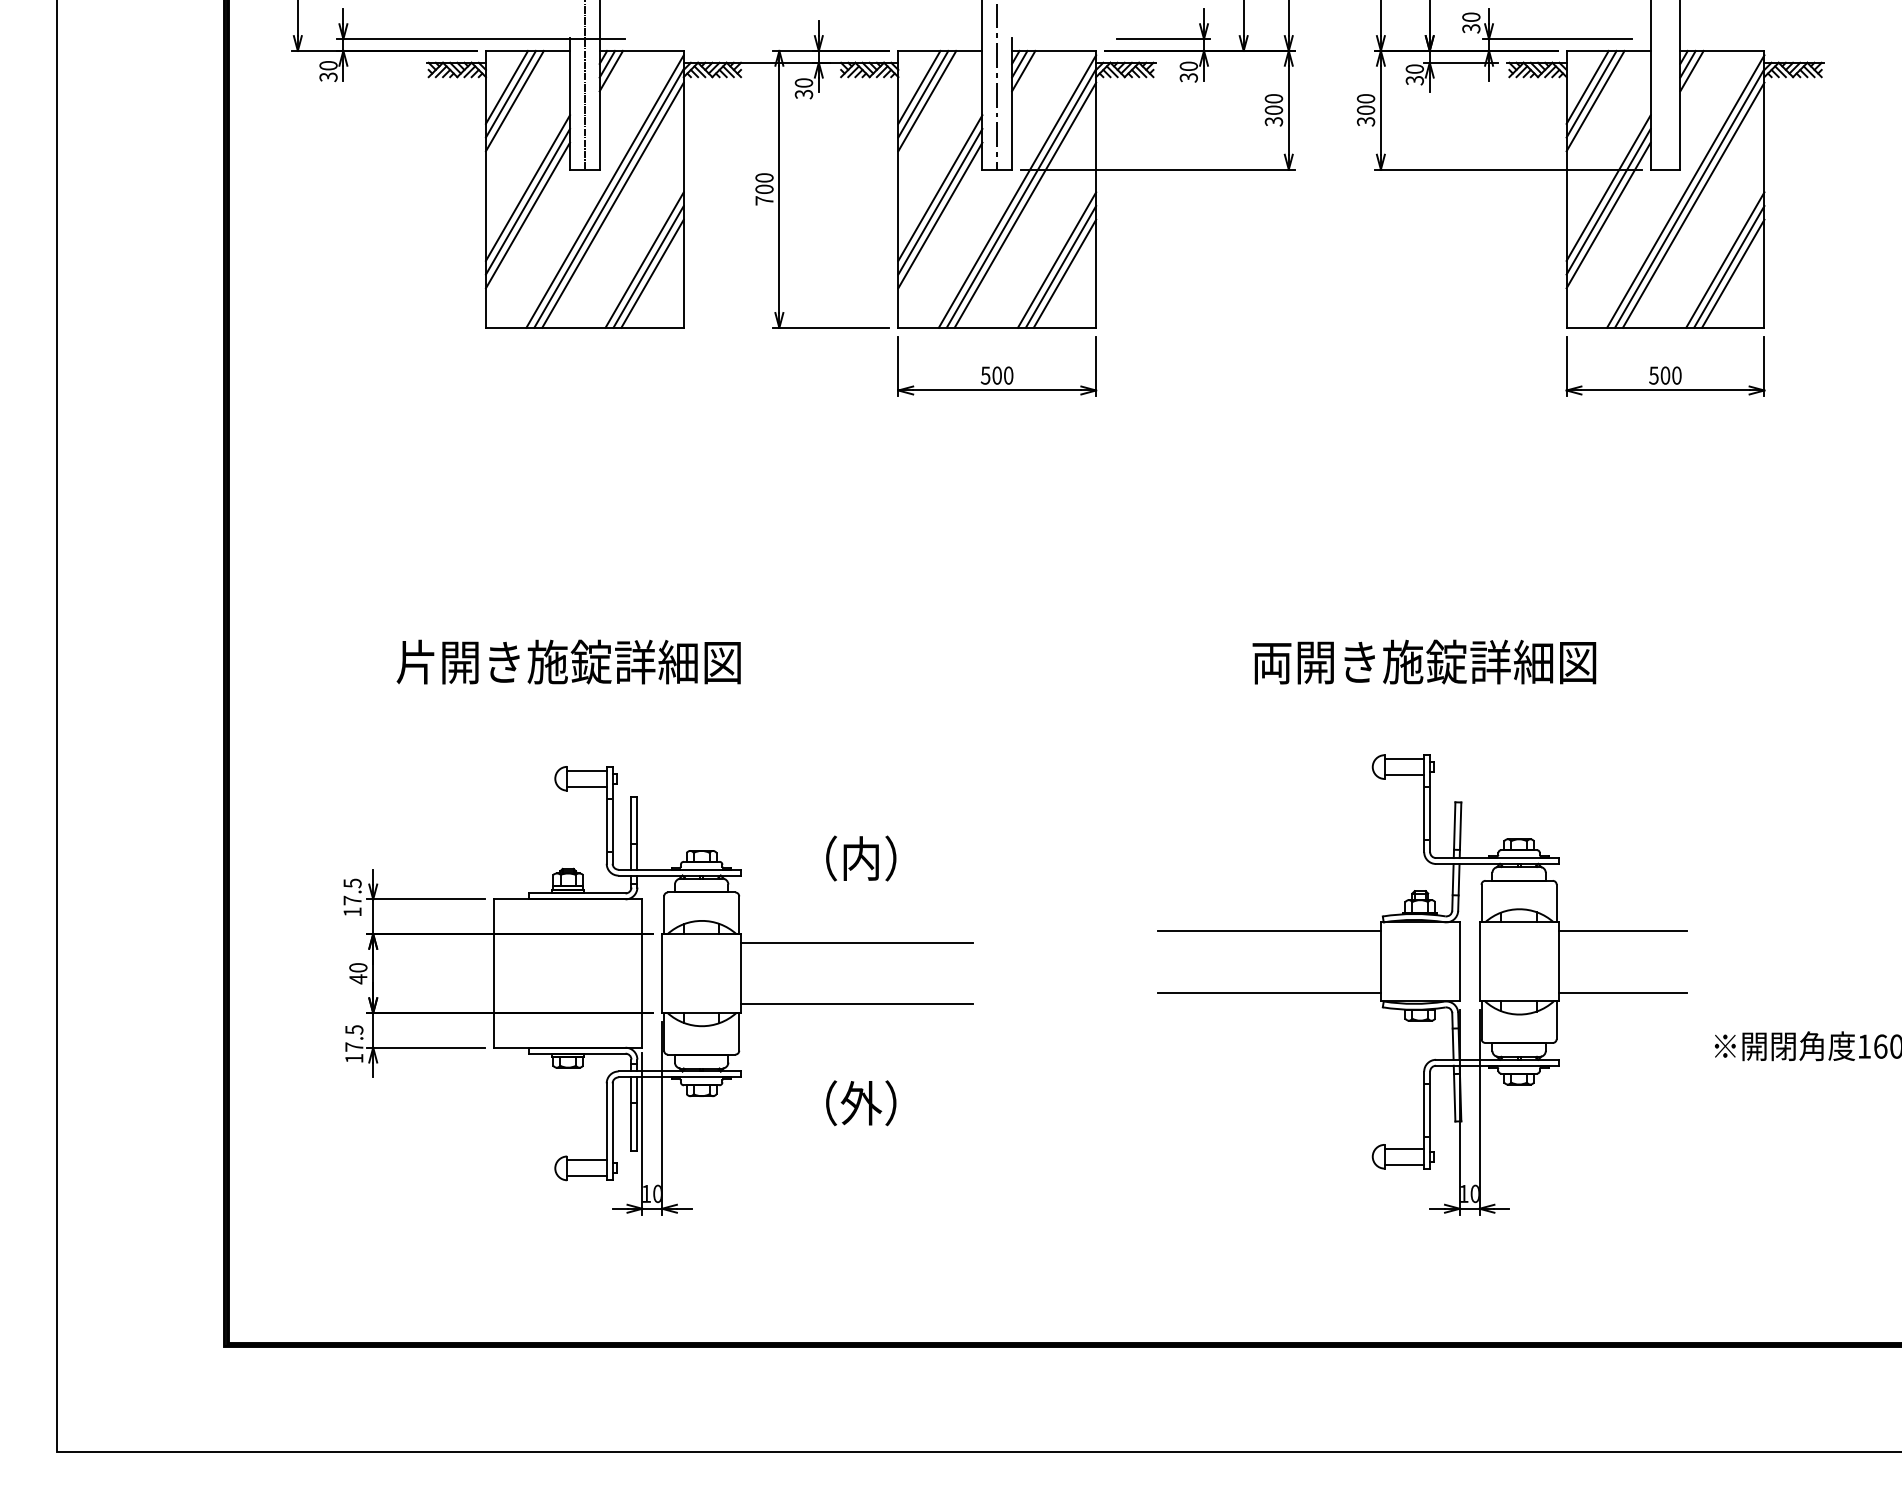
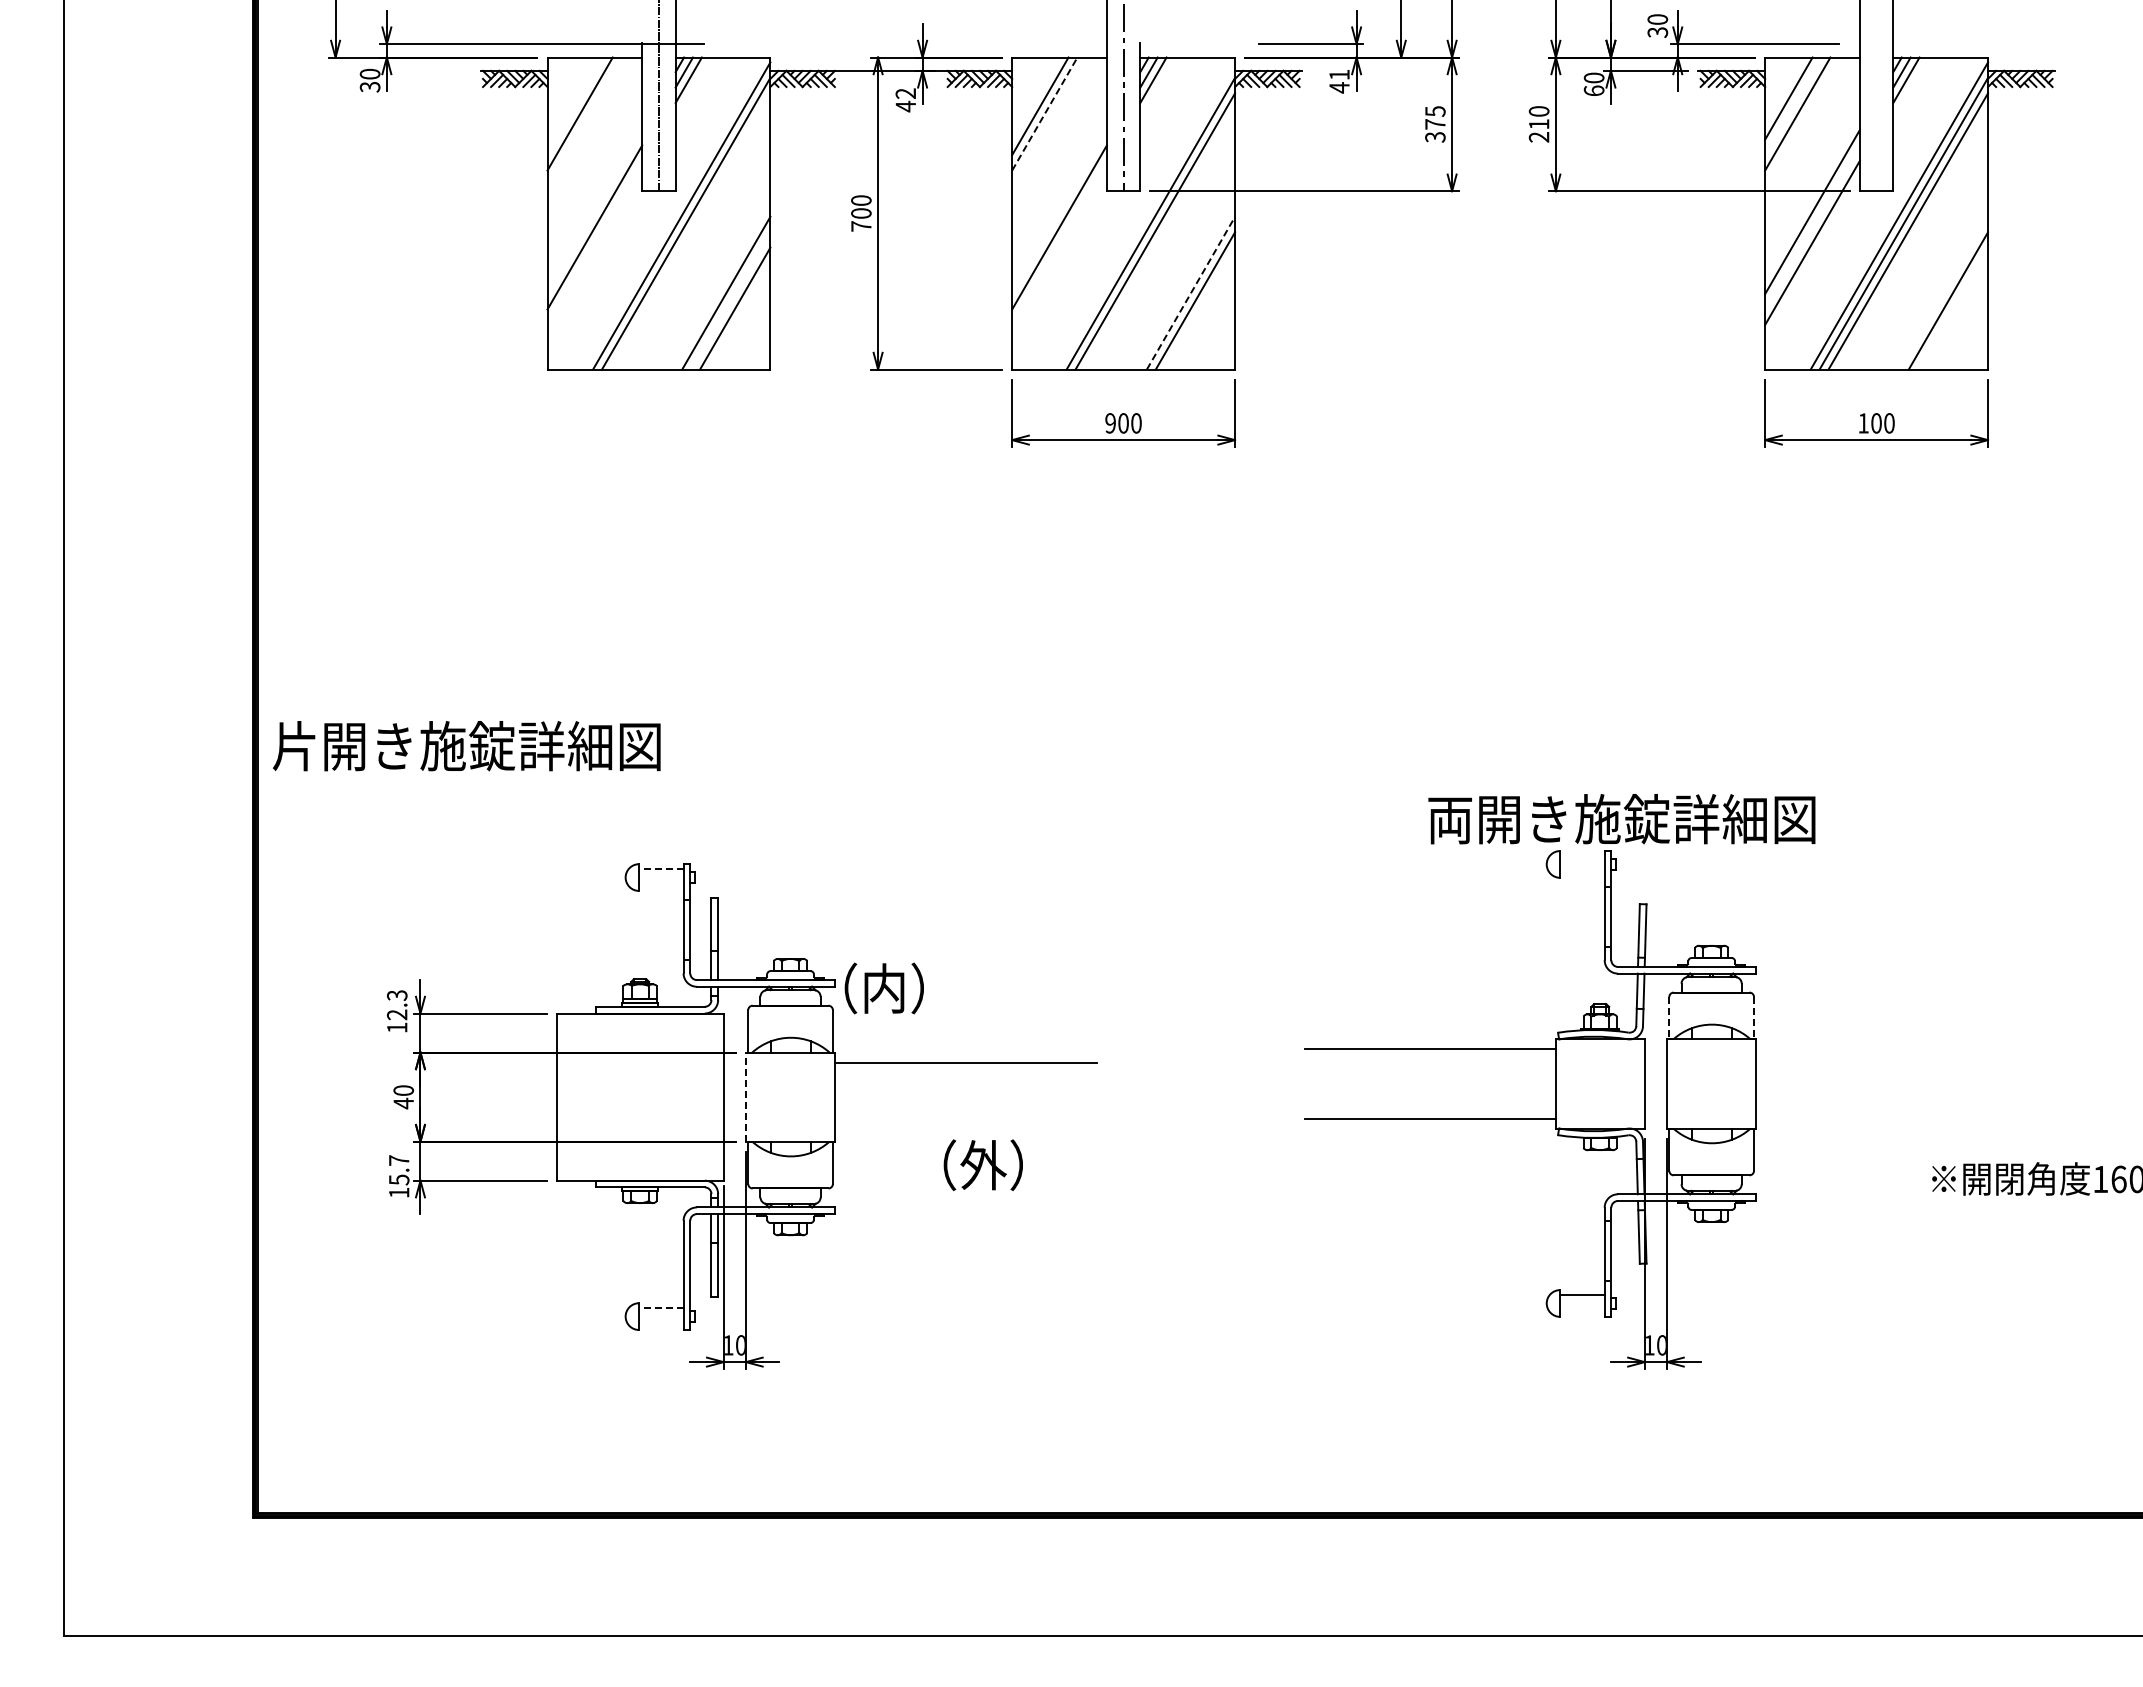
text: (1188, 72) -> (1339, 81), 30 -> 41
text: (1414, 80) -> (1593, 90), 30 -> 60
line: (506, 87) -> (570, 98), removed
line: (919, 87) -> (1035, 98), removed
text: (803, 89) -> (905, 100), 30 -> 42
line: (510, 94) -> (575, 106), removed
line: (1591, 94) -> (1793, 106), removed
line: (927, 100) -> (1045, 113), solid -> dashed
text: (1274, 104) -> (1435, 117), 300 -> 375
text: (1365, 115) -> (1538, 130), 300 -> 210
line: (527, 188) -> (594, 212), removed
line: (940, 188) -> (1059, 212), removed
line: (1017, 191) -> (1146, 215), removed
line: (1608, 201) -> (1812, 227), removed
line: (612, 205) -> (690, 231), removed
line: (527, 215) -> (594, 242), removed
line: (940, 215) -> (1059, 242), removed
line: (1057, 259) -> (1191, 292), solid -> dashed
line: (1724, 259) -> (1943, 292), removed
line: (648, 266) -> (730, 300), removed
line: (1064, 273) -> (1199, 308), removed
line: (1732, 273) -> (1952, 308), removed
text: (985, 375) -> (1110, 423), 500 -> 900
text: (1653, 375) -> (1863, 423), 500 -> 100
text: (568, 662) -> (466, 746), moved
text: (1424, 662) -> (1621, 819), moved
line: (1404, 759) -> (1582, 855), removed
line: (586, 770) -> (660, 868), solid -> dashed
line: (1404, 775) -> (1582, 873), removed
line: (587, 786) -> (661, 886), removed
text: (860, 858) -> (883, 988), moved
text: (351, 892) -> (396, 1005), 17.5 -> 12.3
line: (1481, 903) -> (1669, 1018), solid -> dashed
line: (1557, 903) -> (1754, 1018), solid -> dashed
line: (1622, 931) -> (1828, 1049), removed
line: (662, 973) -> (746, 1097), solid -> dashed
line: (1622, 992) -> (1828, 1118), removed
line: (856, 1004) -> (965, 1131), removed
text: (354, 1038) -> (399, 1170), 17.5 -> 15.7
text: (860, 1102) -> (982, 1164), moved
line: (586, 1160) -> (660, 1307), solid -> dashed
line: (1404, 1164) -> (1582, 1312), removed
line: (587, 1176) -> (661, 1325), removed

